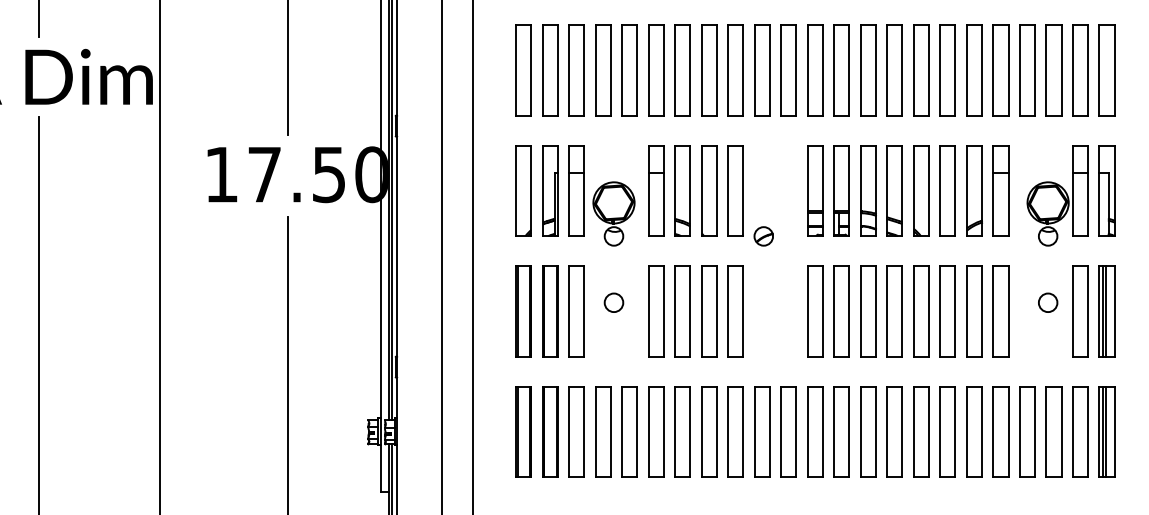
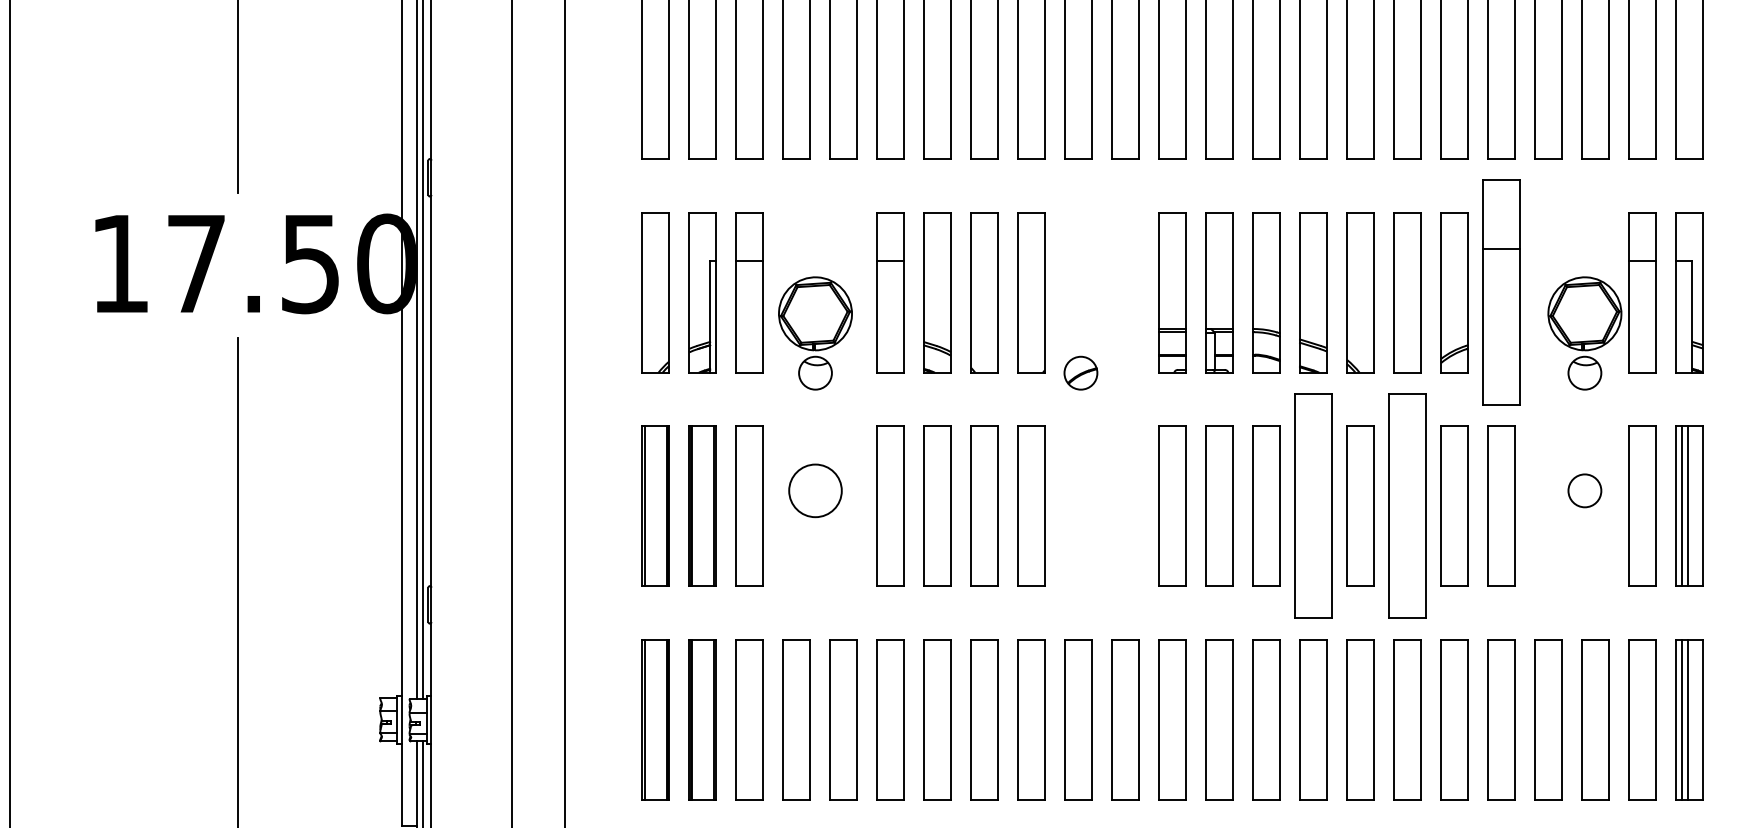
part: (1000, 190) -> (1500, 291), size x1.4
circle: (613, 302) -> (814, 490), size x1.6
part: (894, 311) -> (1312, 506), size x1.4
part: (947, 311) -> (1406, 506), size x1.4

